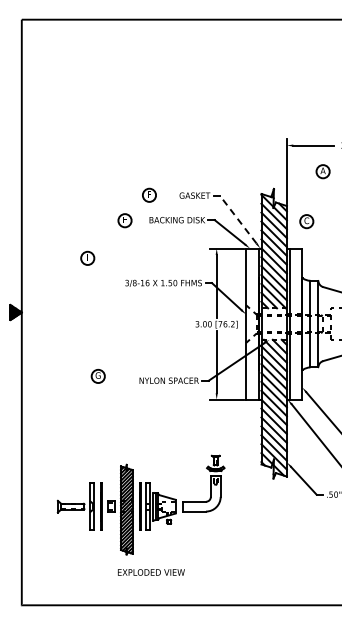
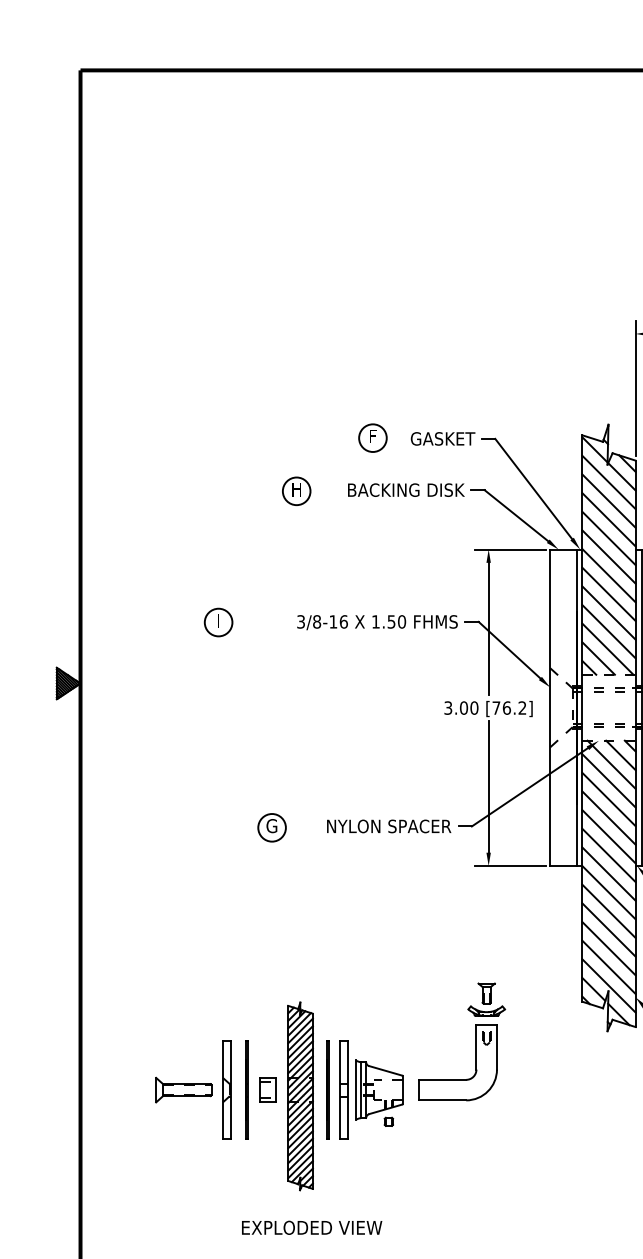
part: (149, 194) -> (373, 436), moved
line: (237, 219) -> (532, 488), dashed -> solid
part: (87, 257) -> (218, 620), moved
part: (97, 375) -> (270, 825), moved
text: (151, 572) -> (312, 1227), moved

